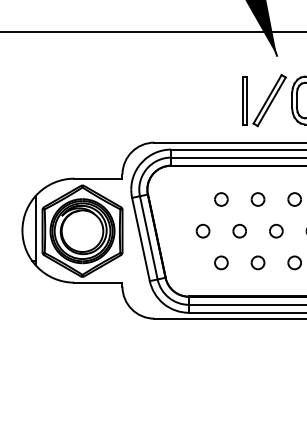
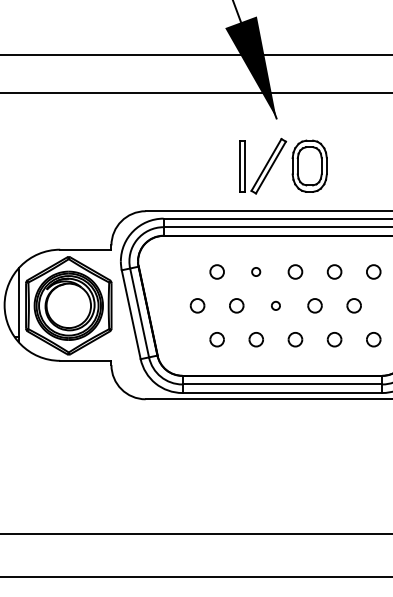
part: (257, 199) -> (255, 271), size x0.6
part: (276, 230) -> (275, 305), size x0.6

